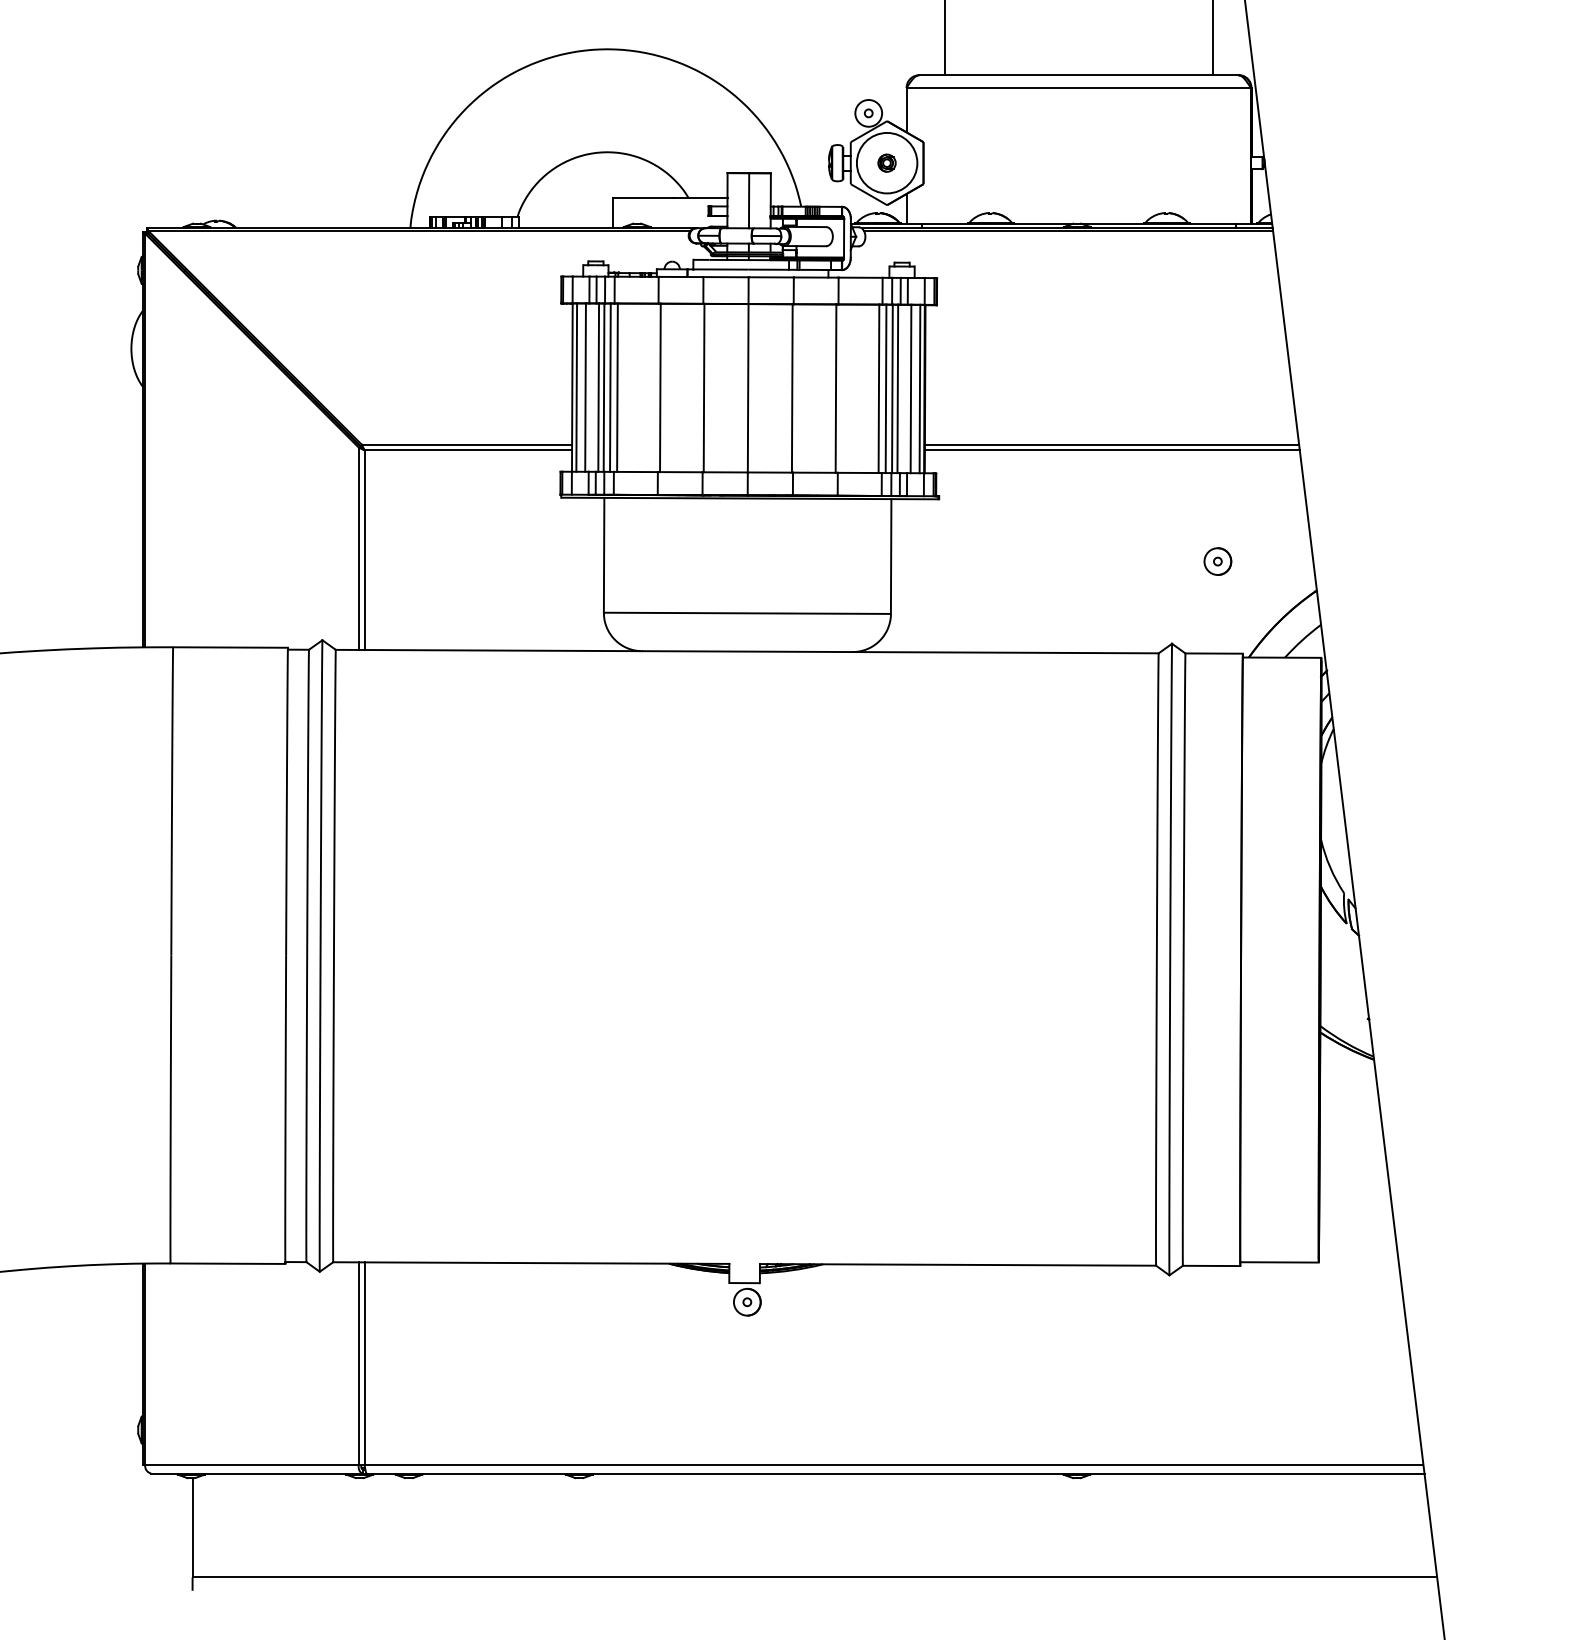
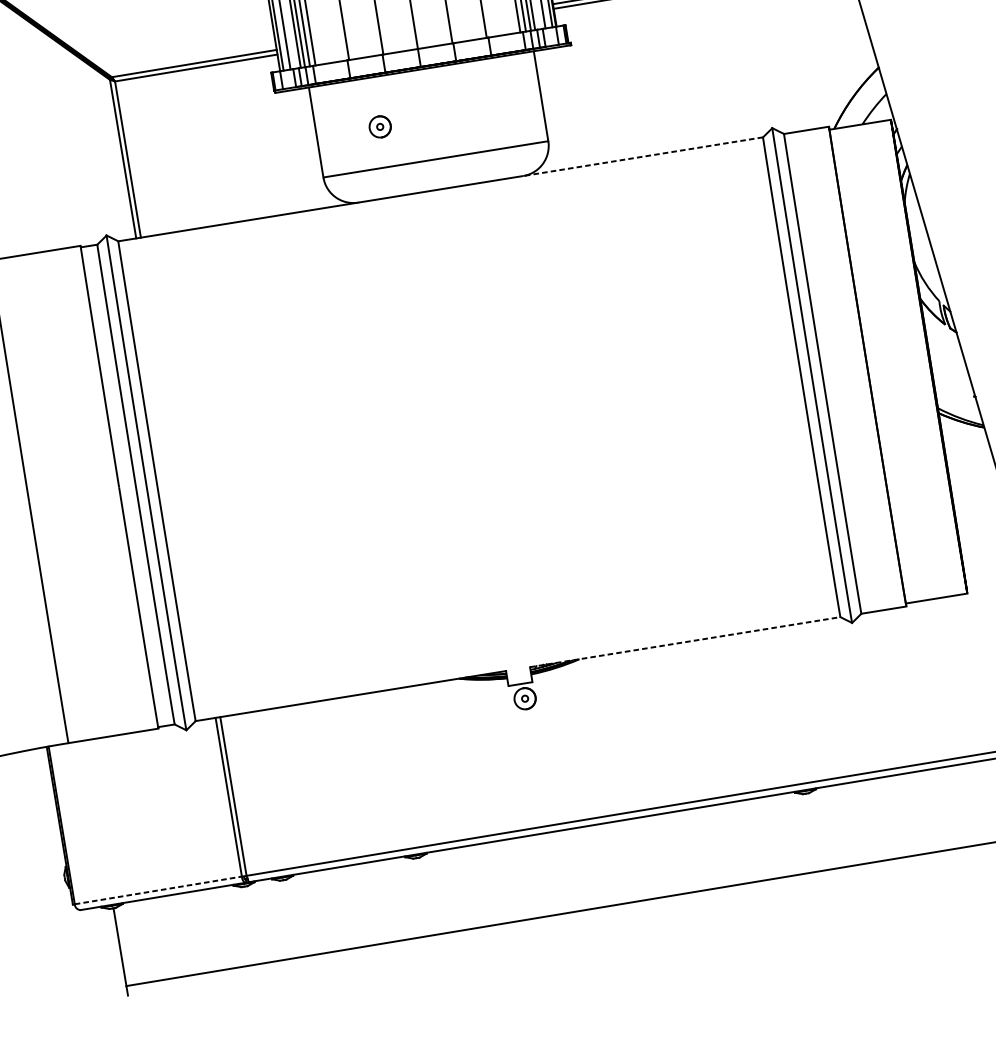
part: (1217, 561) -> (379, 126), moved
line: (1005, 652) -> (643, 156), solid -> dashed
line: (958, 1264) -> (685, 641), solid -> dashed
line: (251, 1465) -> (158, 890), solid -> dashed

